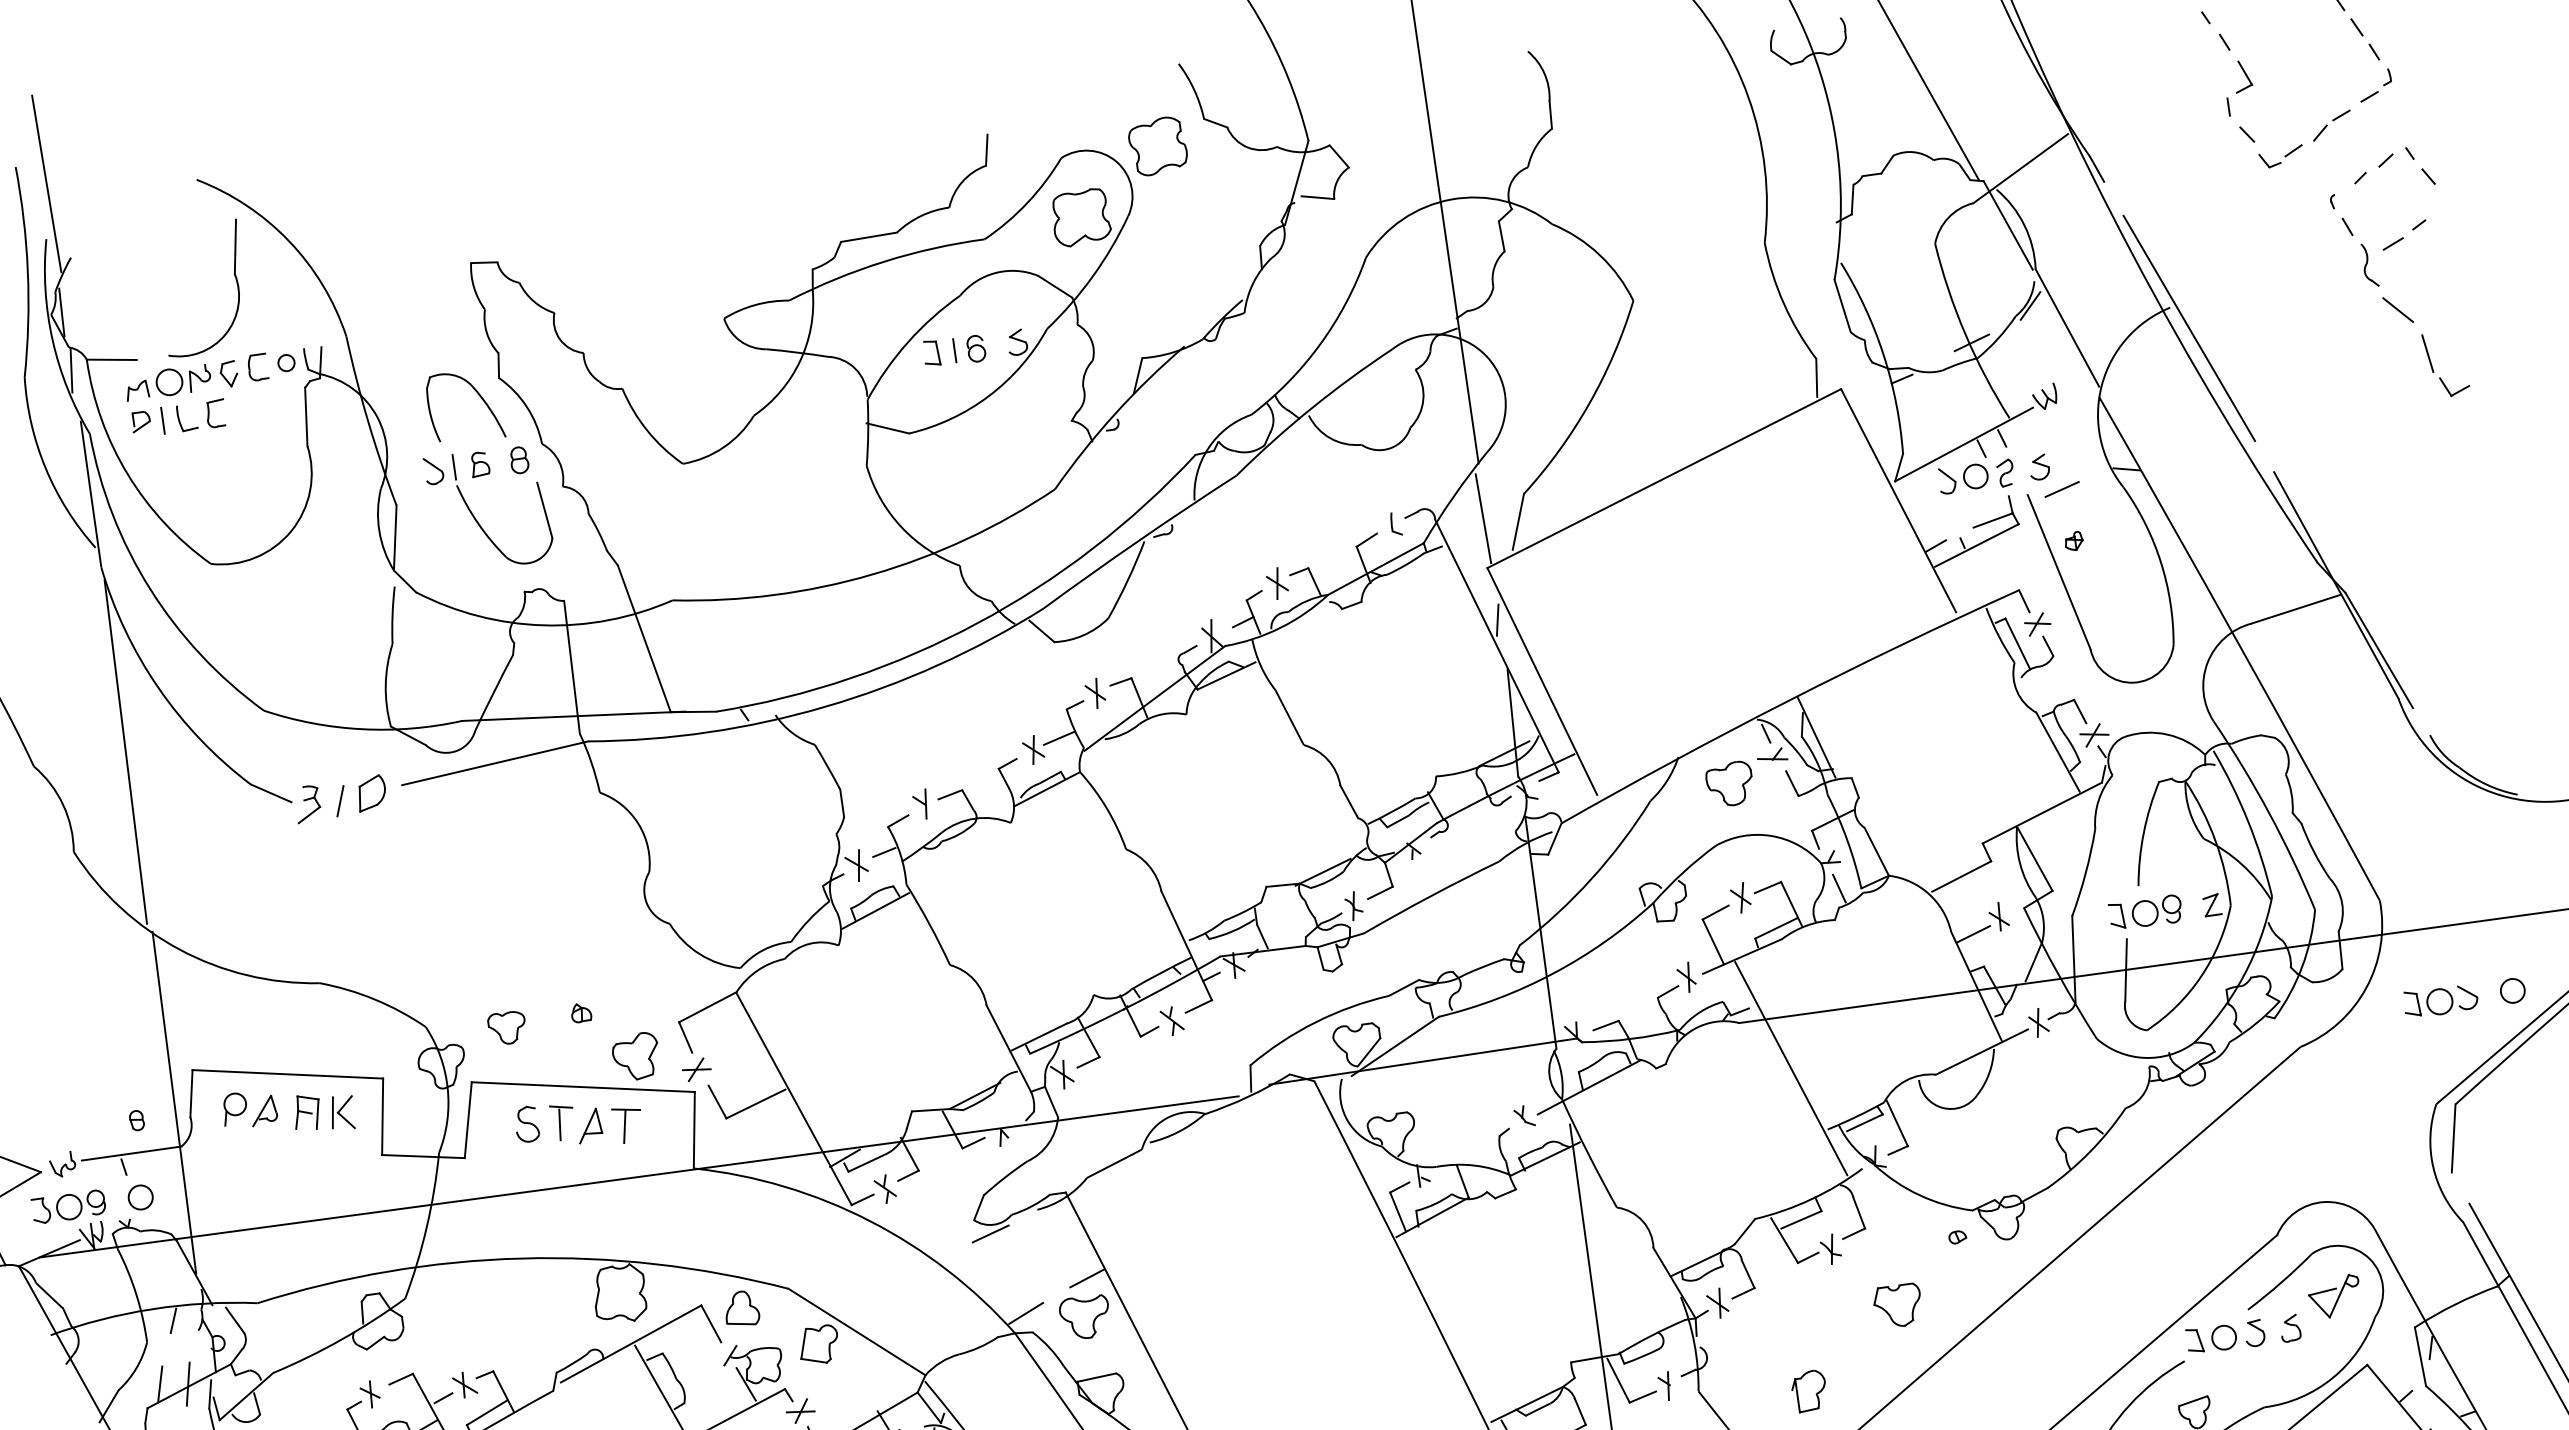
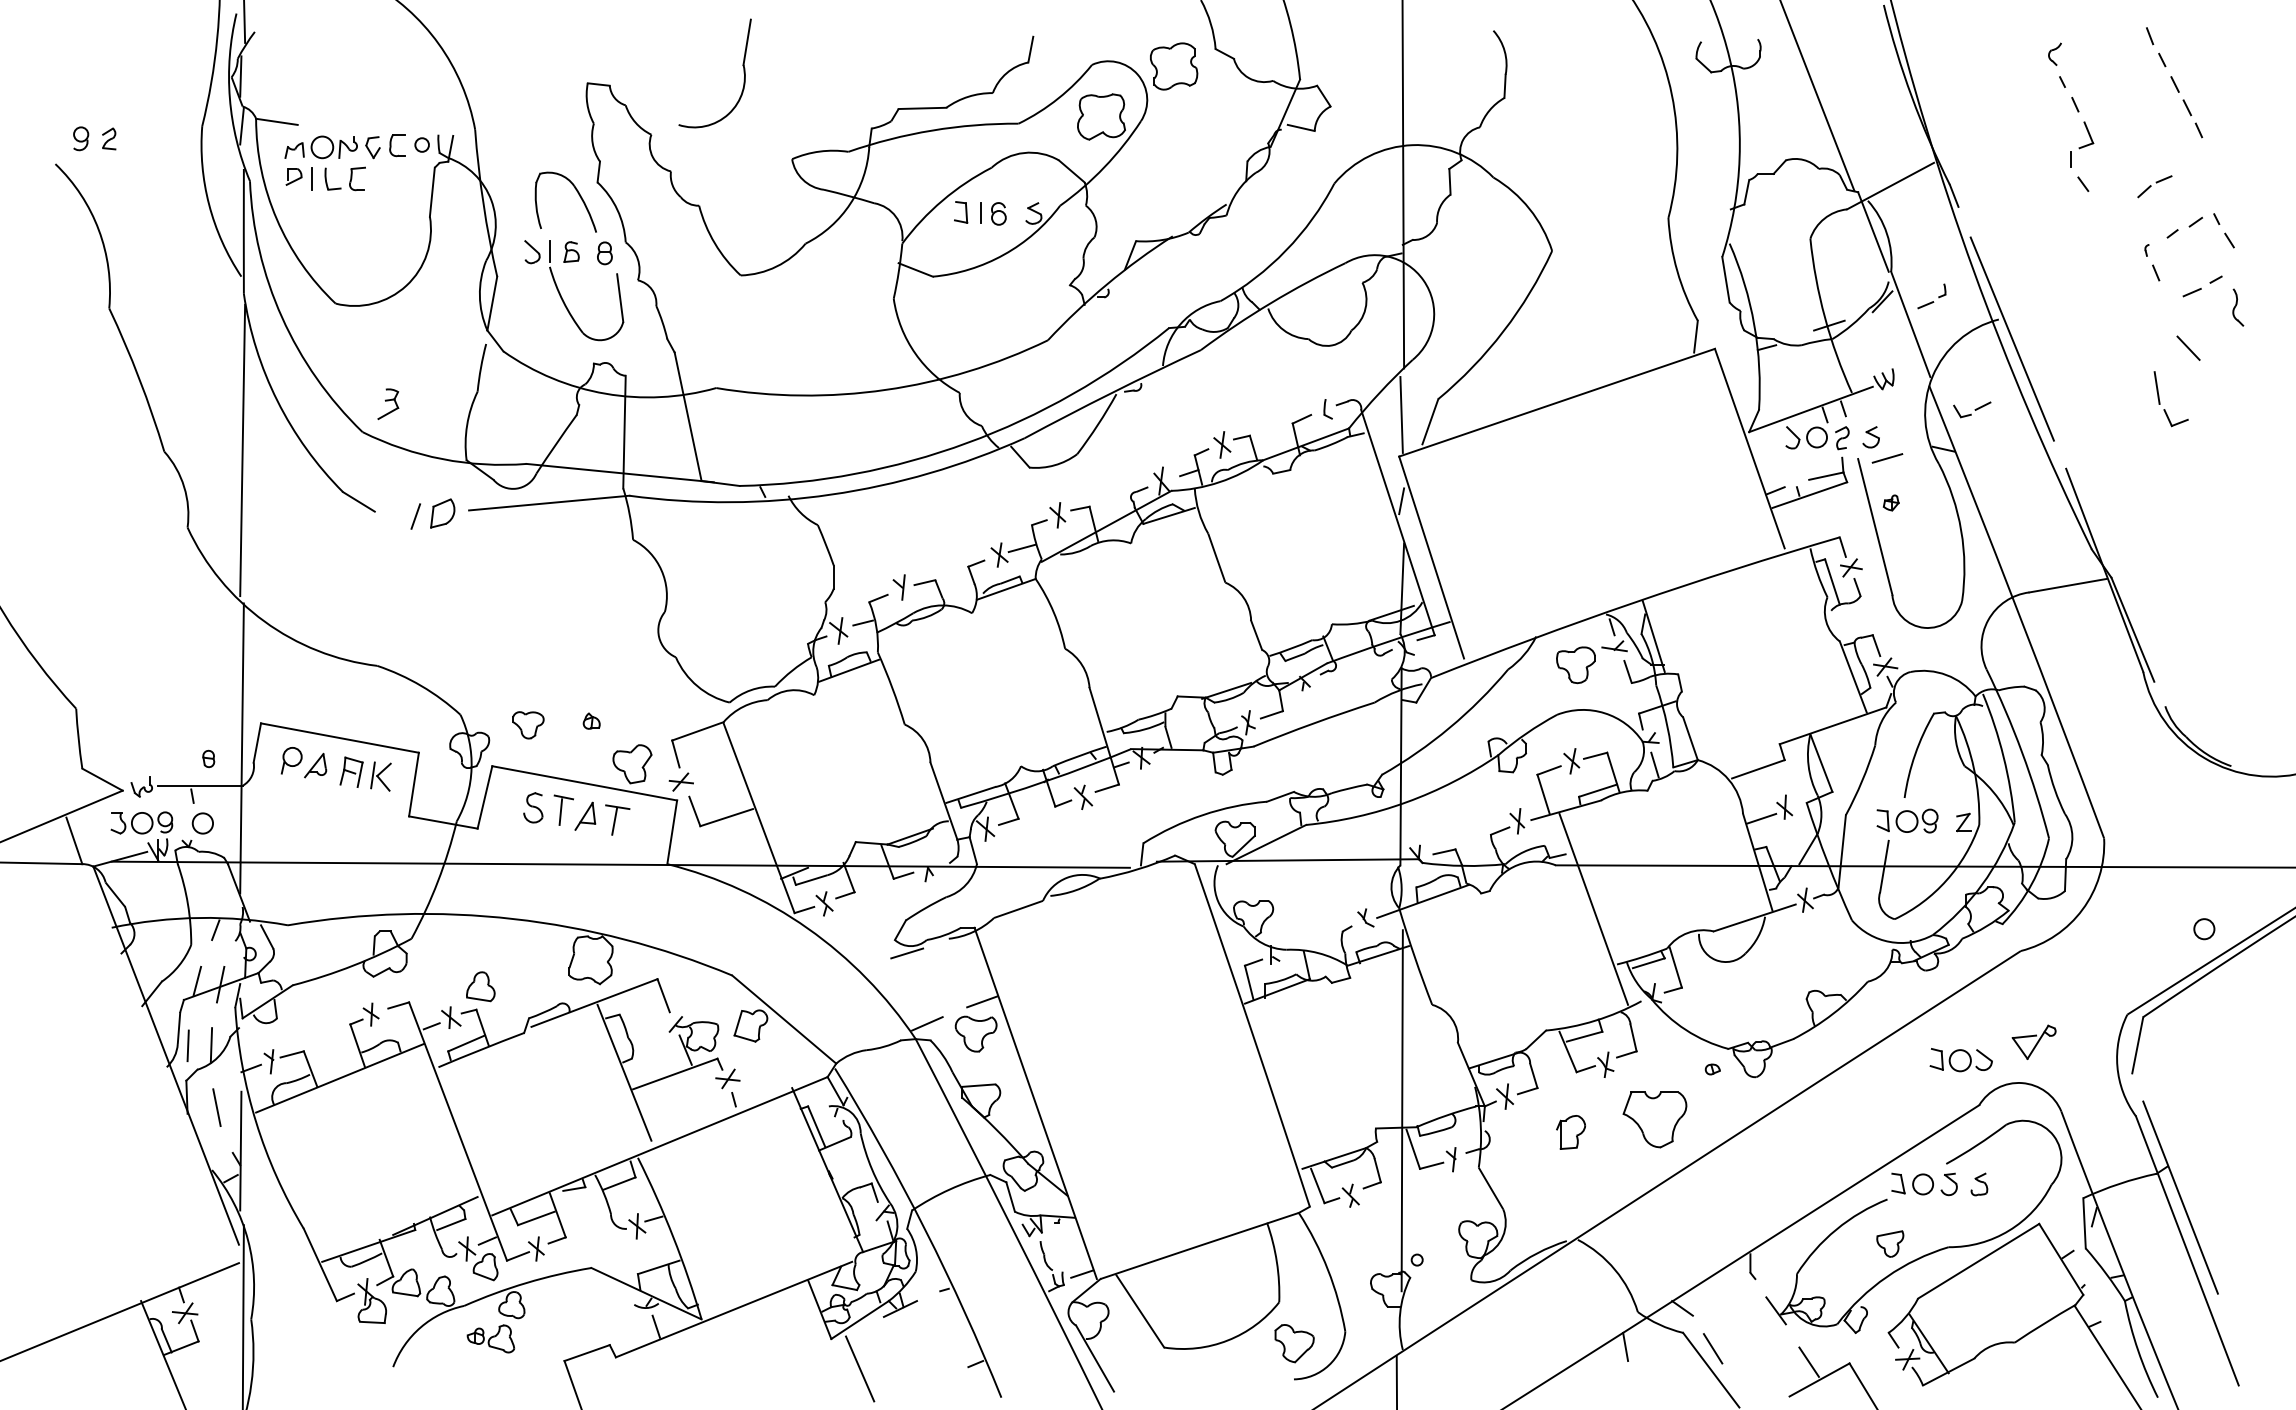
part: (2374, 85) -> (1931, 296), moved
part: (2281, 156) -> (1972, 409), moved
part: (2370, 265) -> (2238, 307), moved
part: (236, 284) -> (743, 73), moved
part: (2433, 368) -> (2160, 401), moved
part: (308, 804) -> (388, 404), moved
part: (2440, 1001) -> (1960, 1060), moved
part: (2333, 1295) -> (2033, 1041), moved
part: (1897, 1305) -> (1654, 1119), size x1.6
part: (741, 1308) -> (480, 986), moved
part: (1808, 1391) -> (1570, 1132), moved

